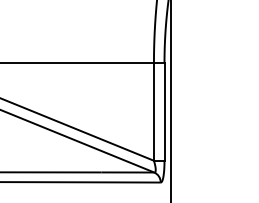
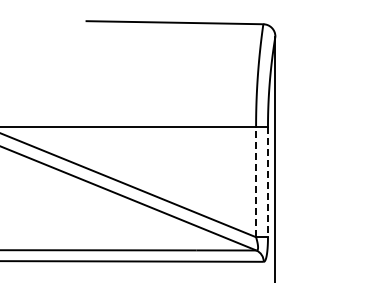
line: (154, 111) -> (256, 181), solid -> dashed
line: (164, 112) -> (267, 182), solid -> dashed

